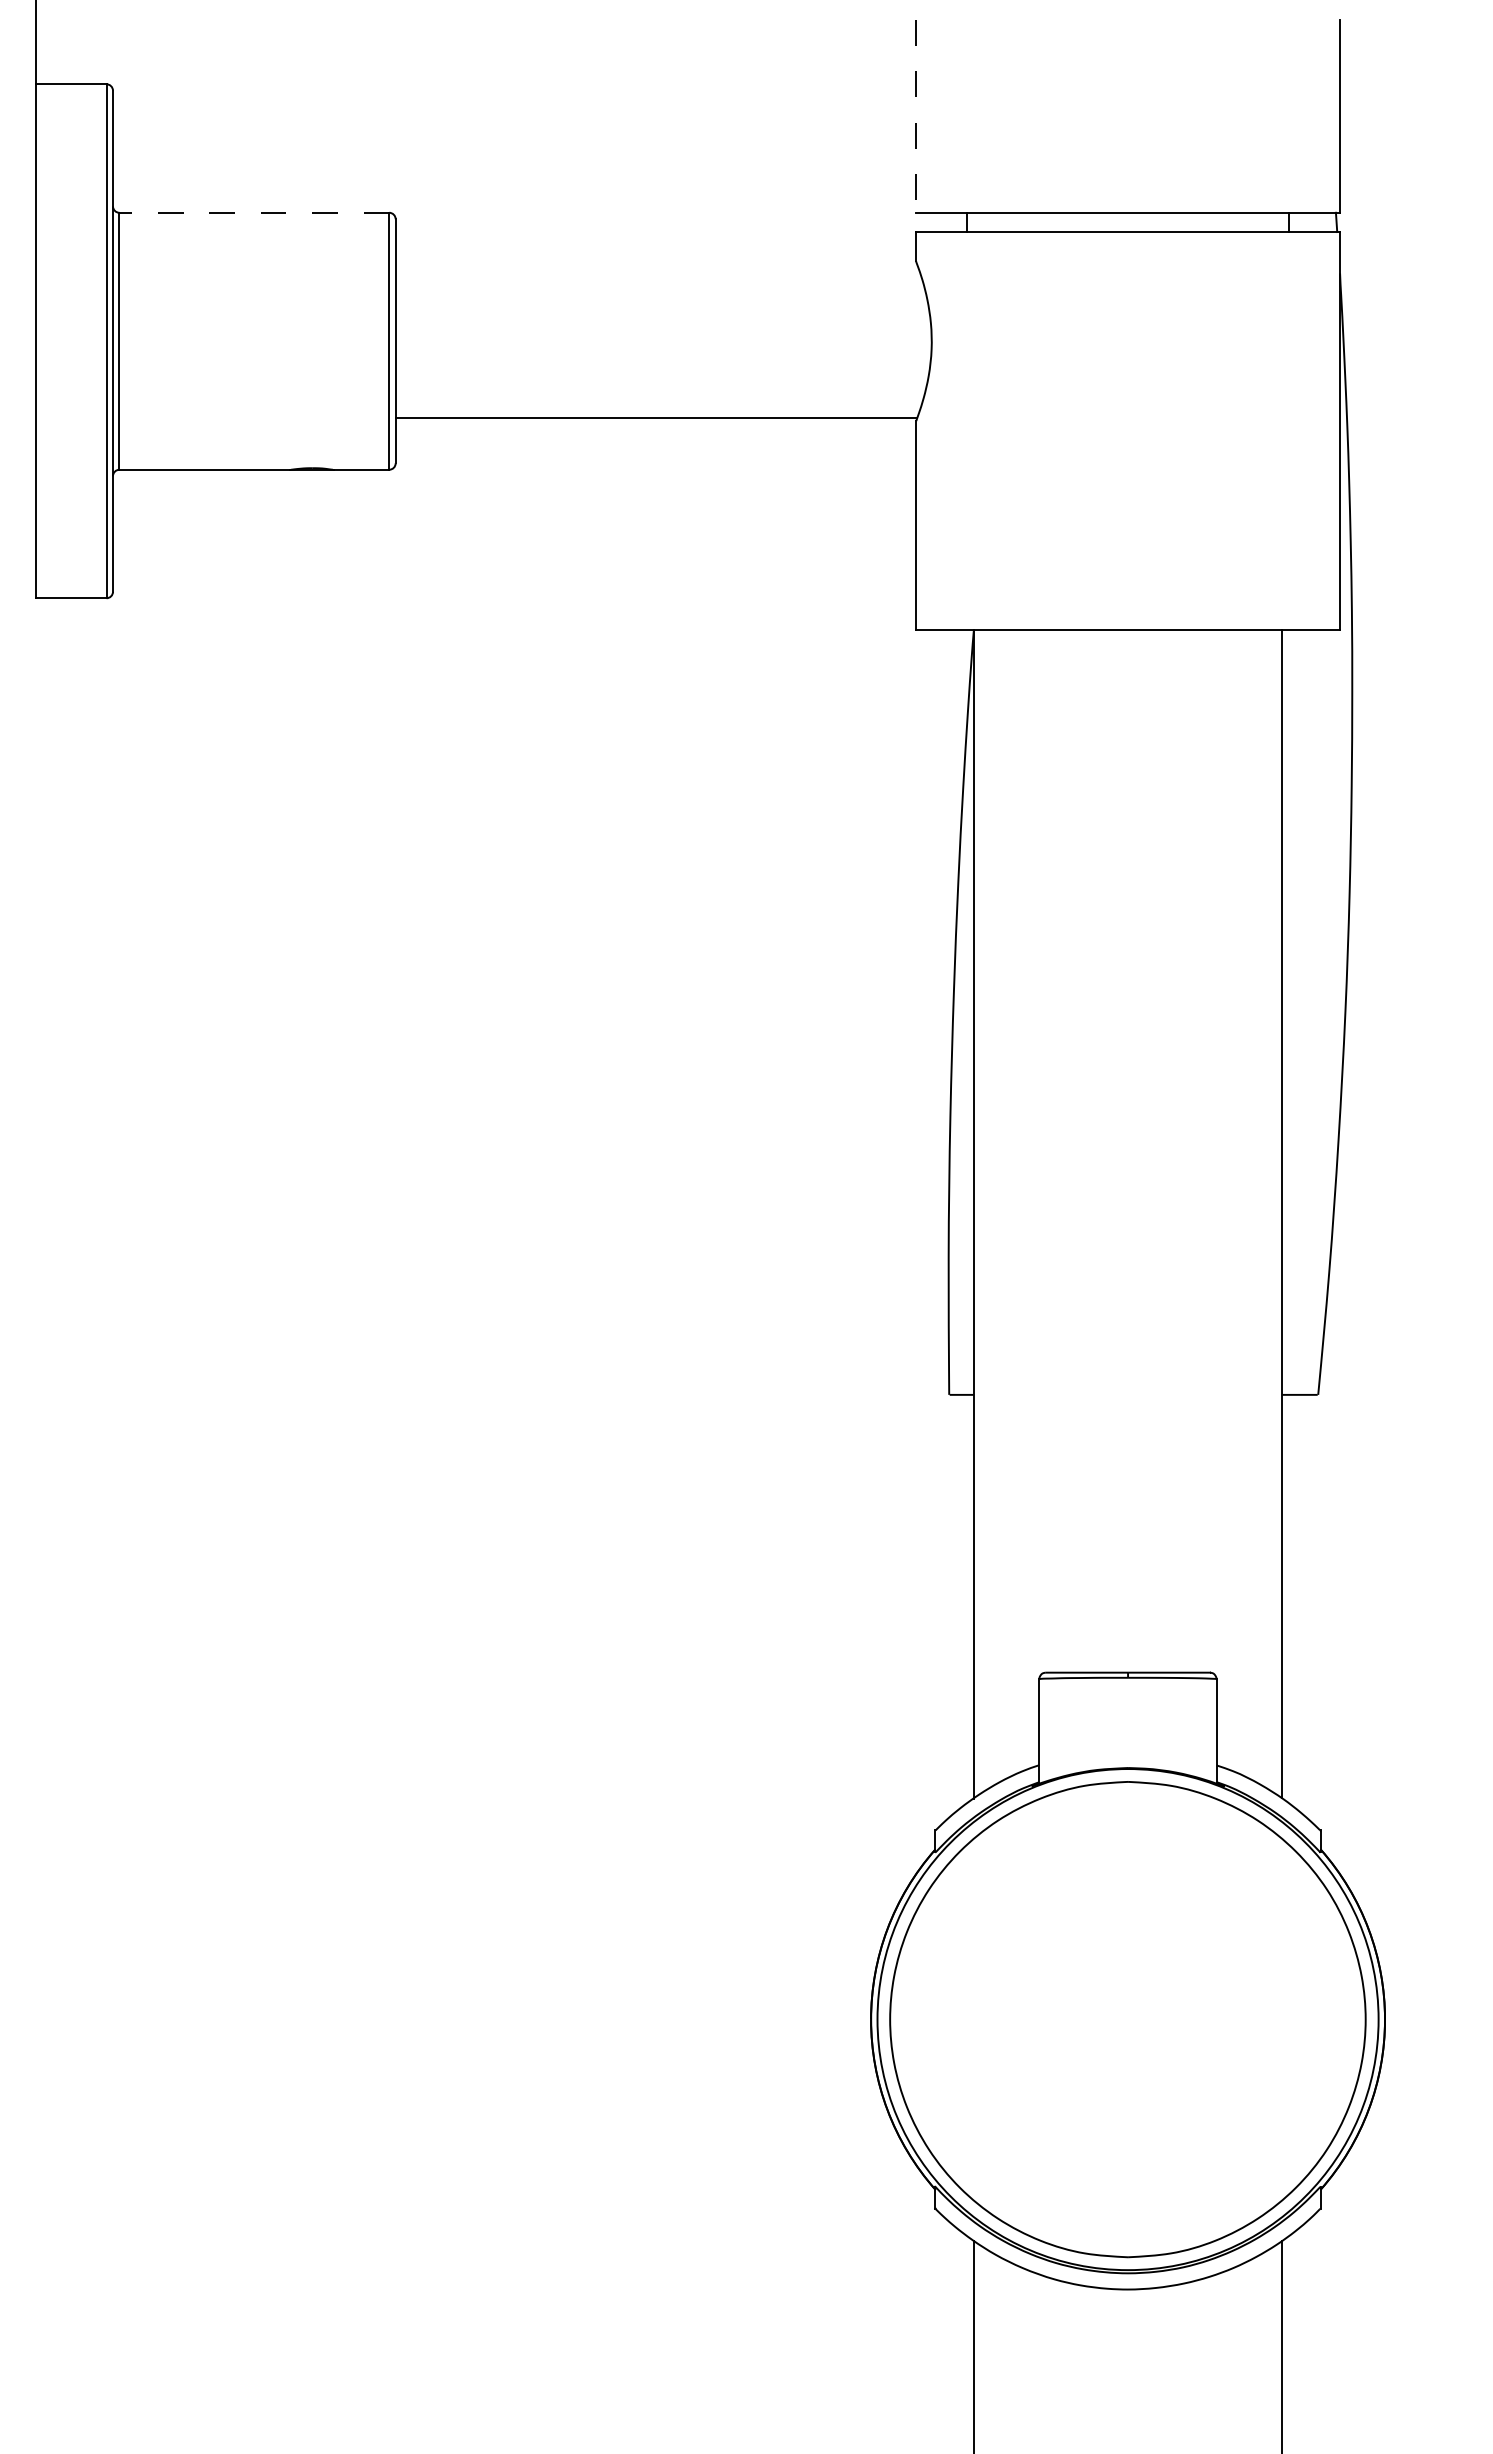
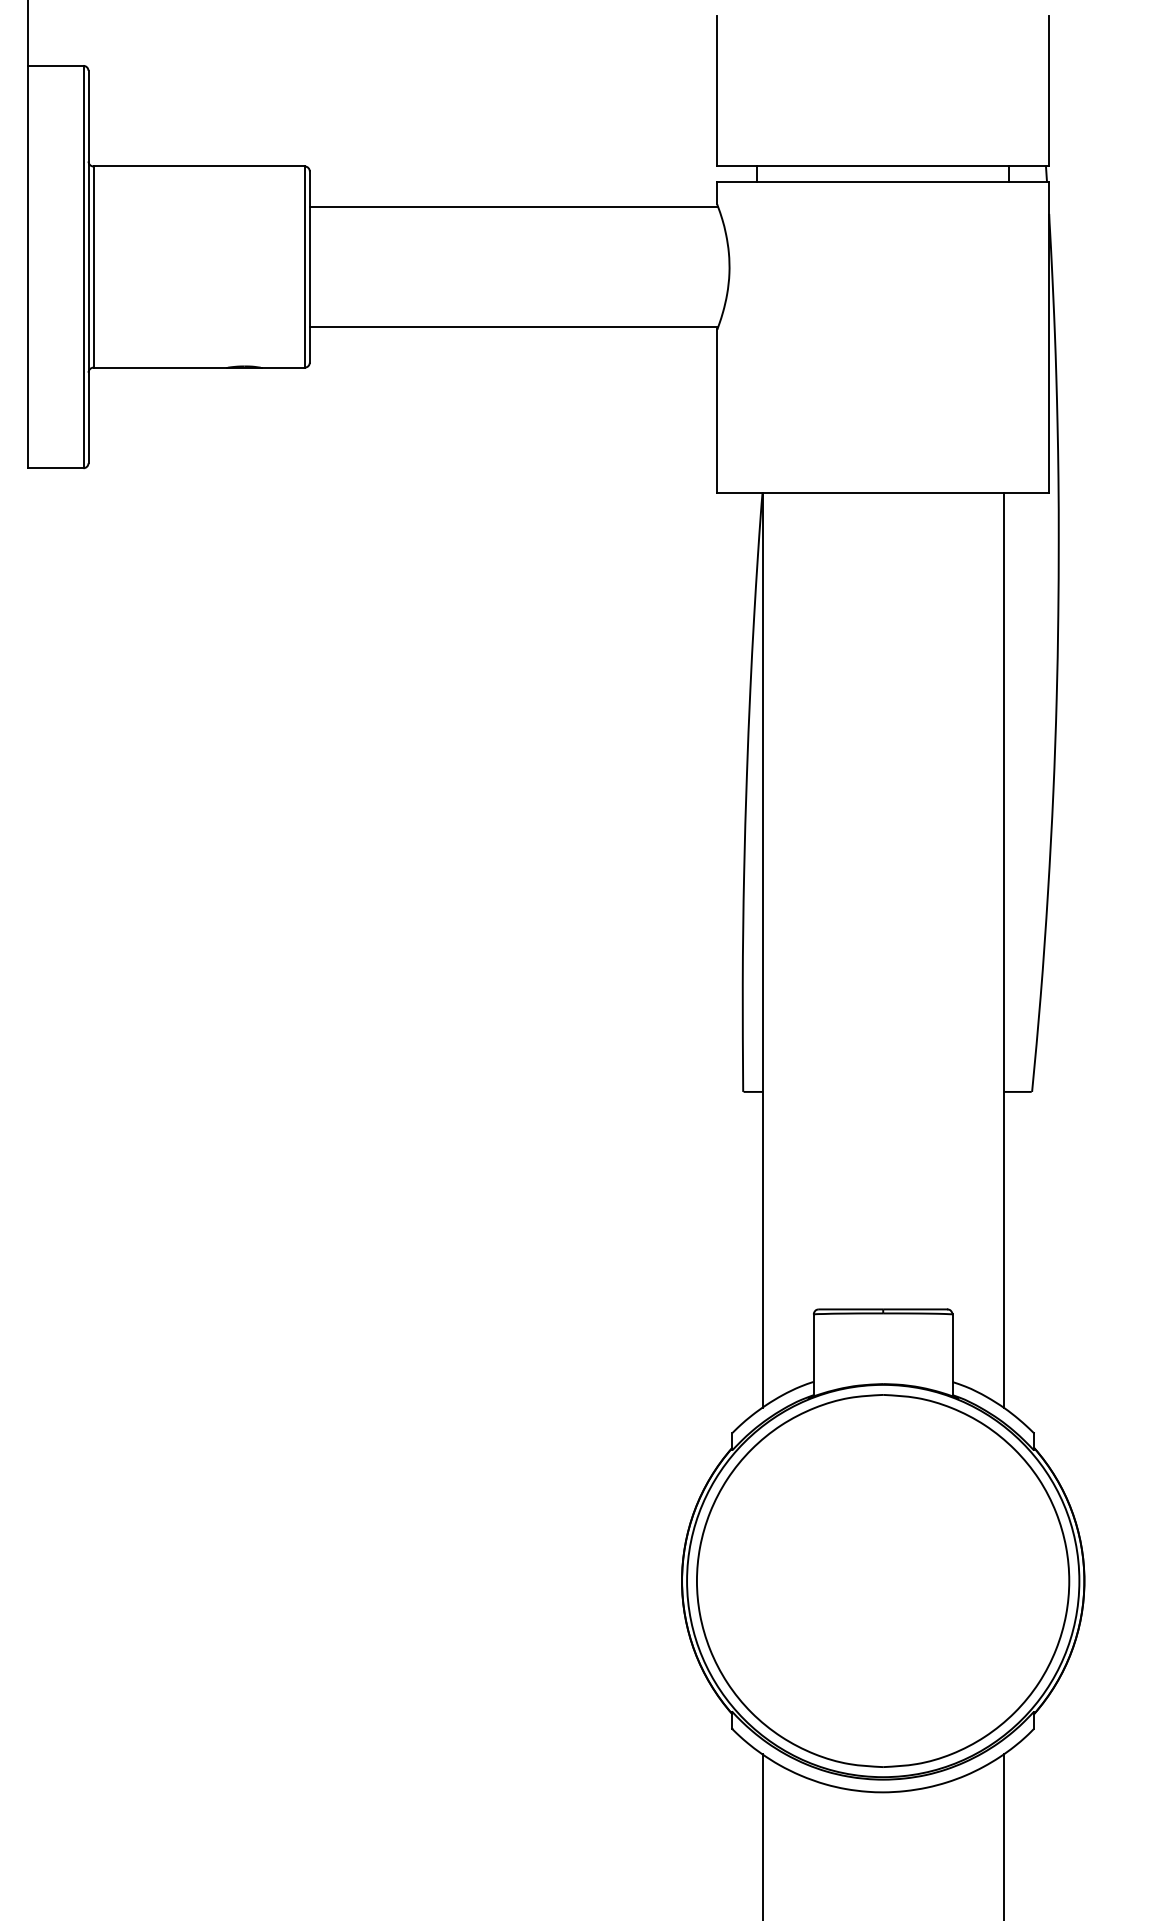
line: (916, 117) -> (717, 91), dashed -> solid
line: (254, 212) -> (199, 166), dashed -> solid
line: (655, 263) -> (513, 206), added

